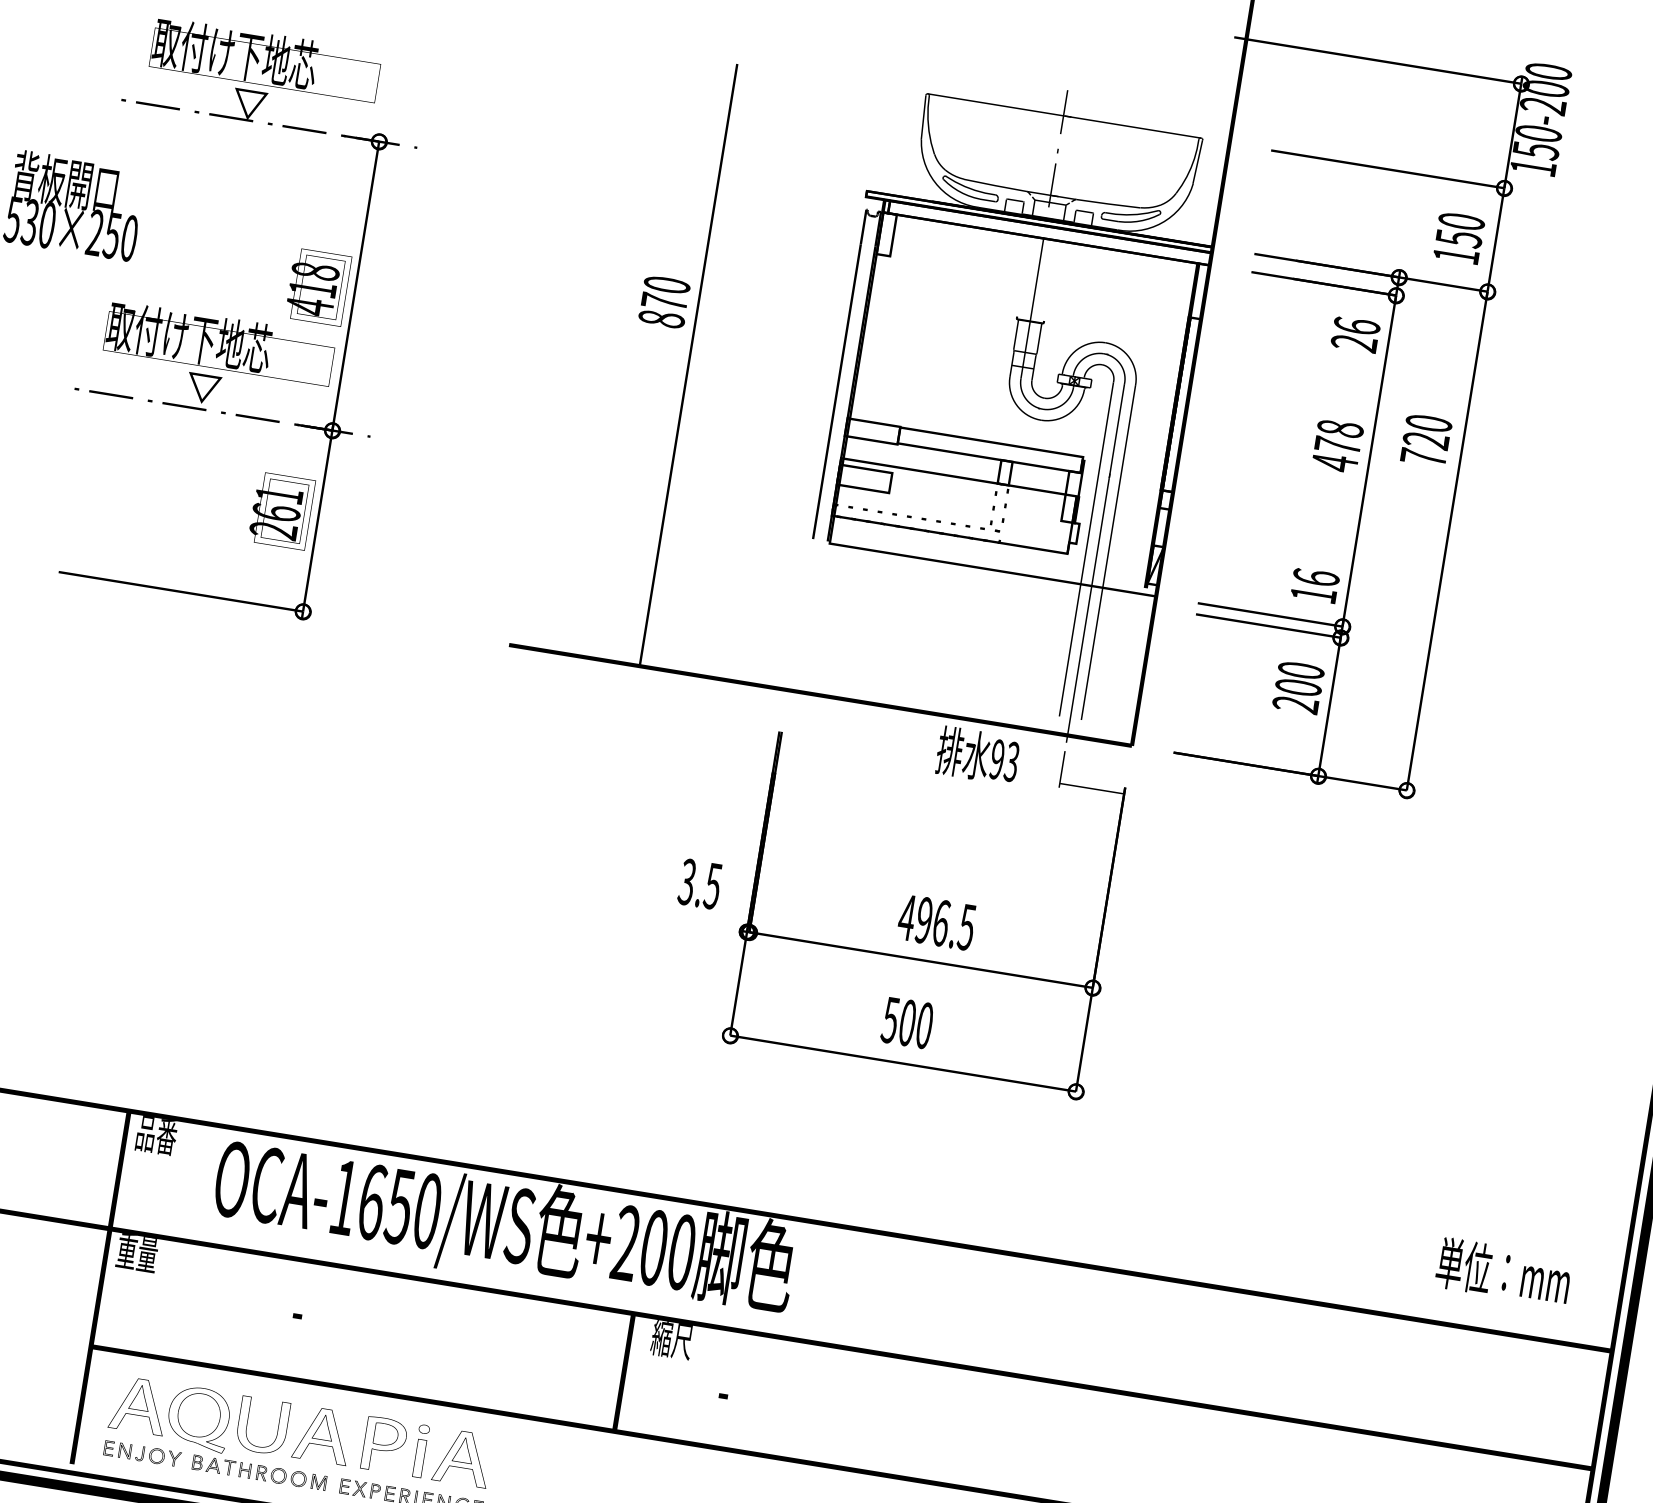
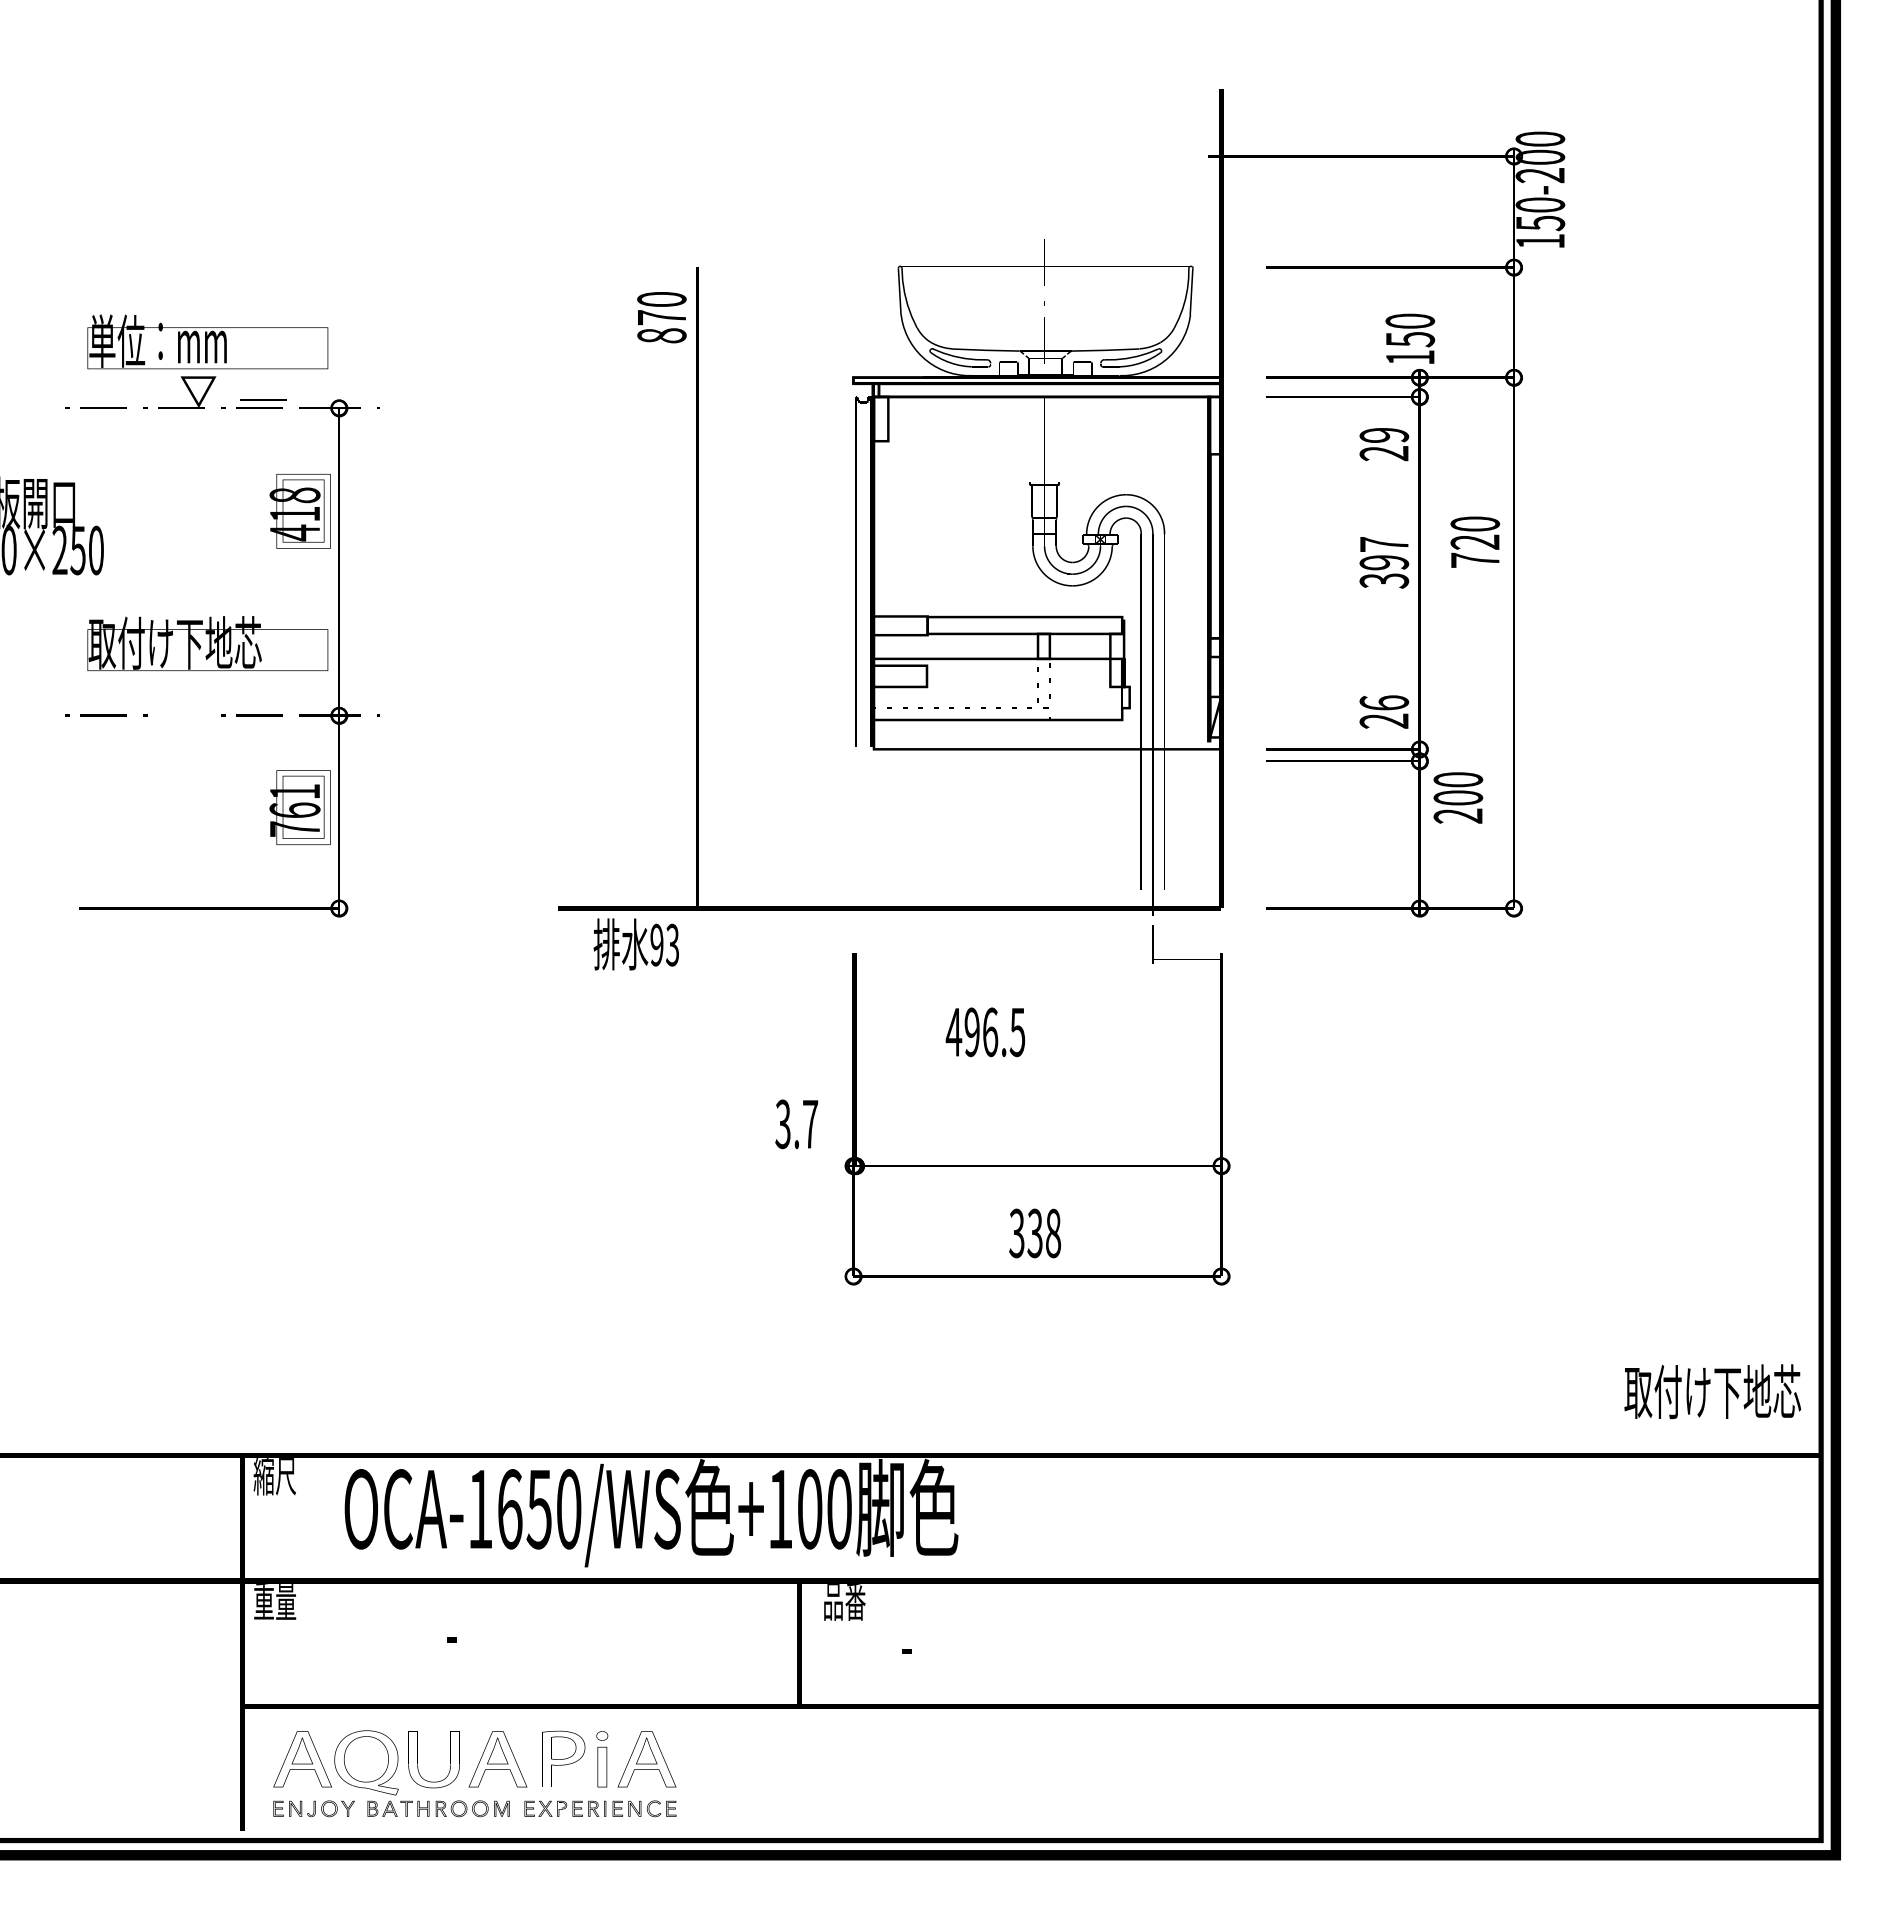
text: (234, 53) -> (174, 340), 取付け下地芯 -> 単位：mm
line: (309, 122) -> (263, 399), added
text: (1459, 237) -> (1410, 338), moved
text: (317, 287) -> (299, 511), moved
text: (664, 301) -> (661, 317), moved
text: (1357, 325) -> (1384, 434), 26 -> 29
part: (192, 390) -> (187, 697), removed
text: (1337, 446) -> (1384, 563), 478 -> 397
text: (273, 529) -> (294, 828), 261 -> 761
text: (1312, 594) -> (1383, 720), 16 -> 26
text: (1298, 687) -> (1458, 797), moved
text: (977, 755) -> (635, 944), moved
text: (713, 886) -> (810, 1124), 3.5 -> 3.7
text: (936, 922) -> (985, 1032), moved
text: (906, 1022) -> (1034, 1233), 500 -> 338
text: (155, 1135) -> (274, 1476), 品番 -> 縮尺
text: (626, 1242) -> (780, 1508), +200 -> +100
text: (1519, 1274) -> (1712, 1391), 単位：mm -> 取付け下地芯
text: (672, 1340) -> (844, 1602), 縮尺 -> 品番

